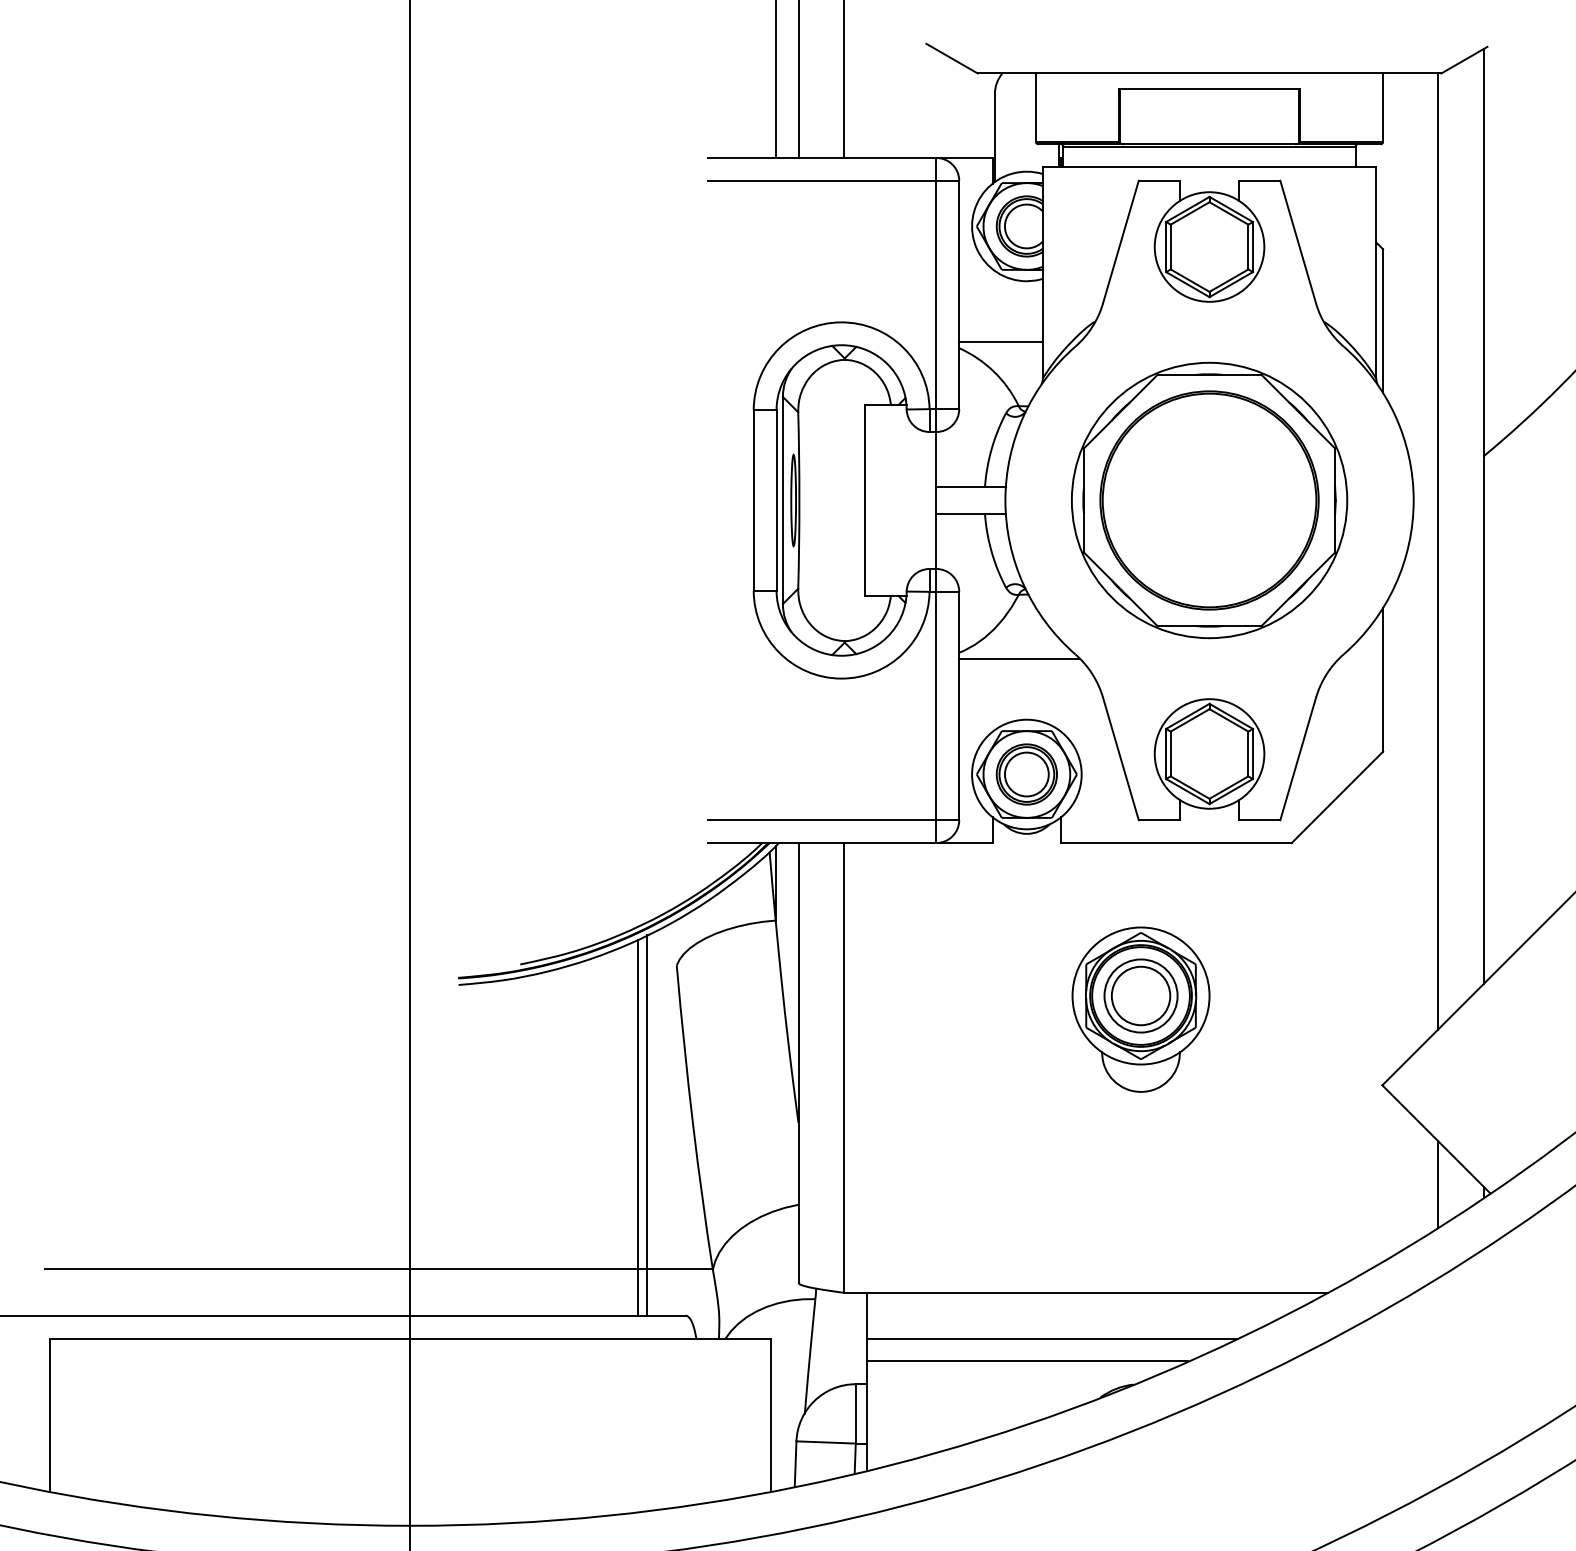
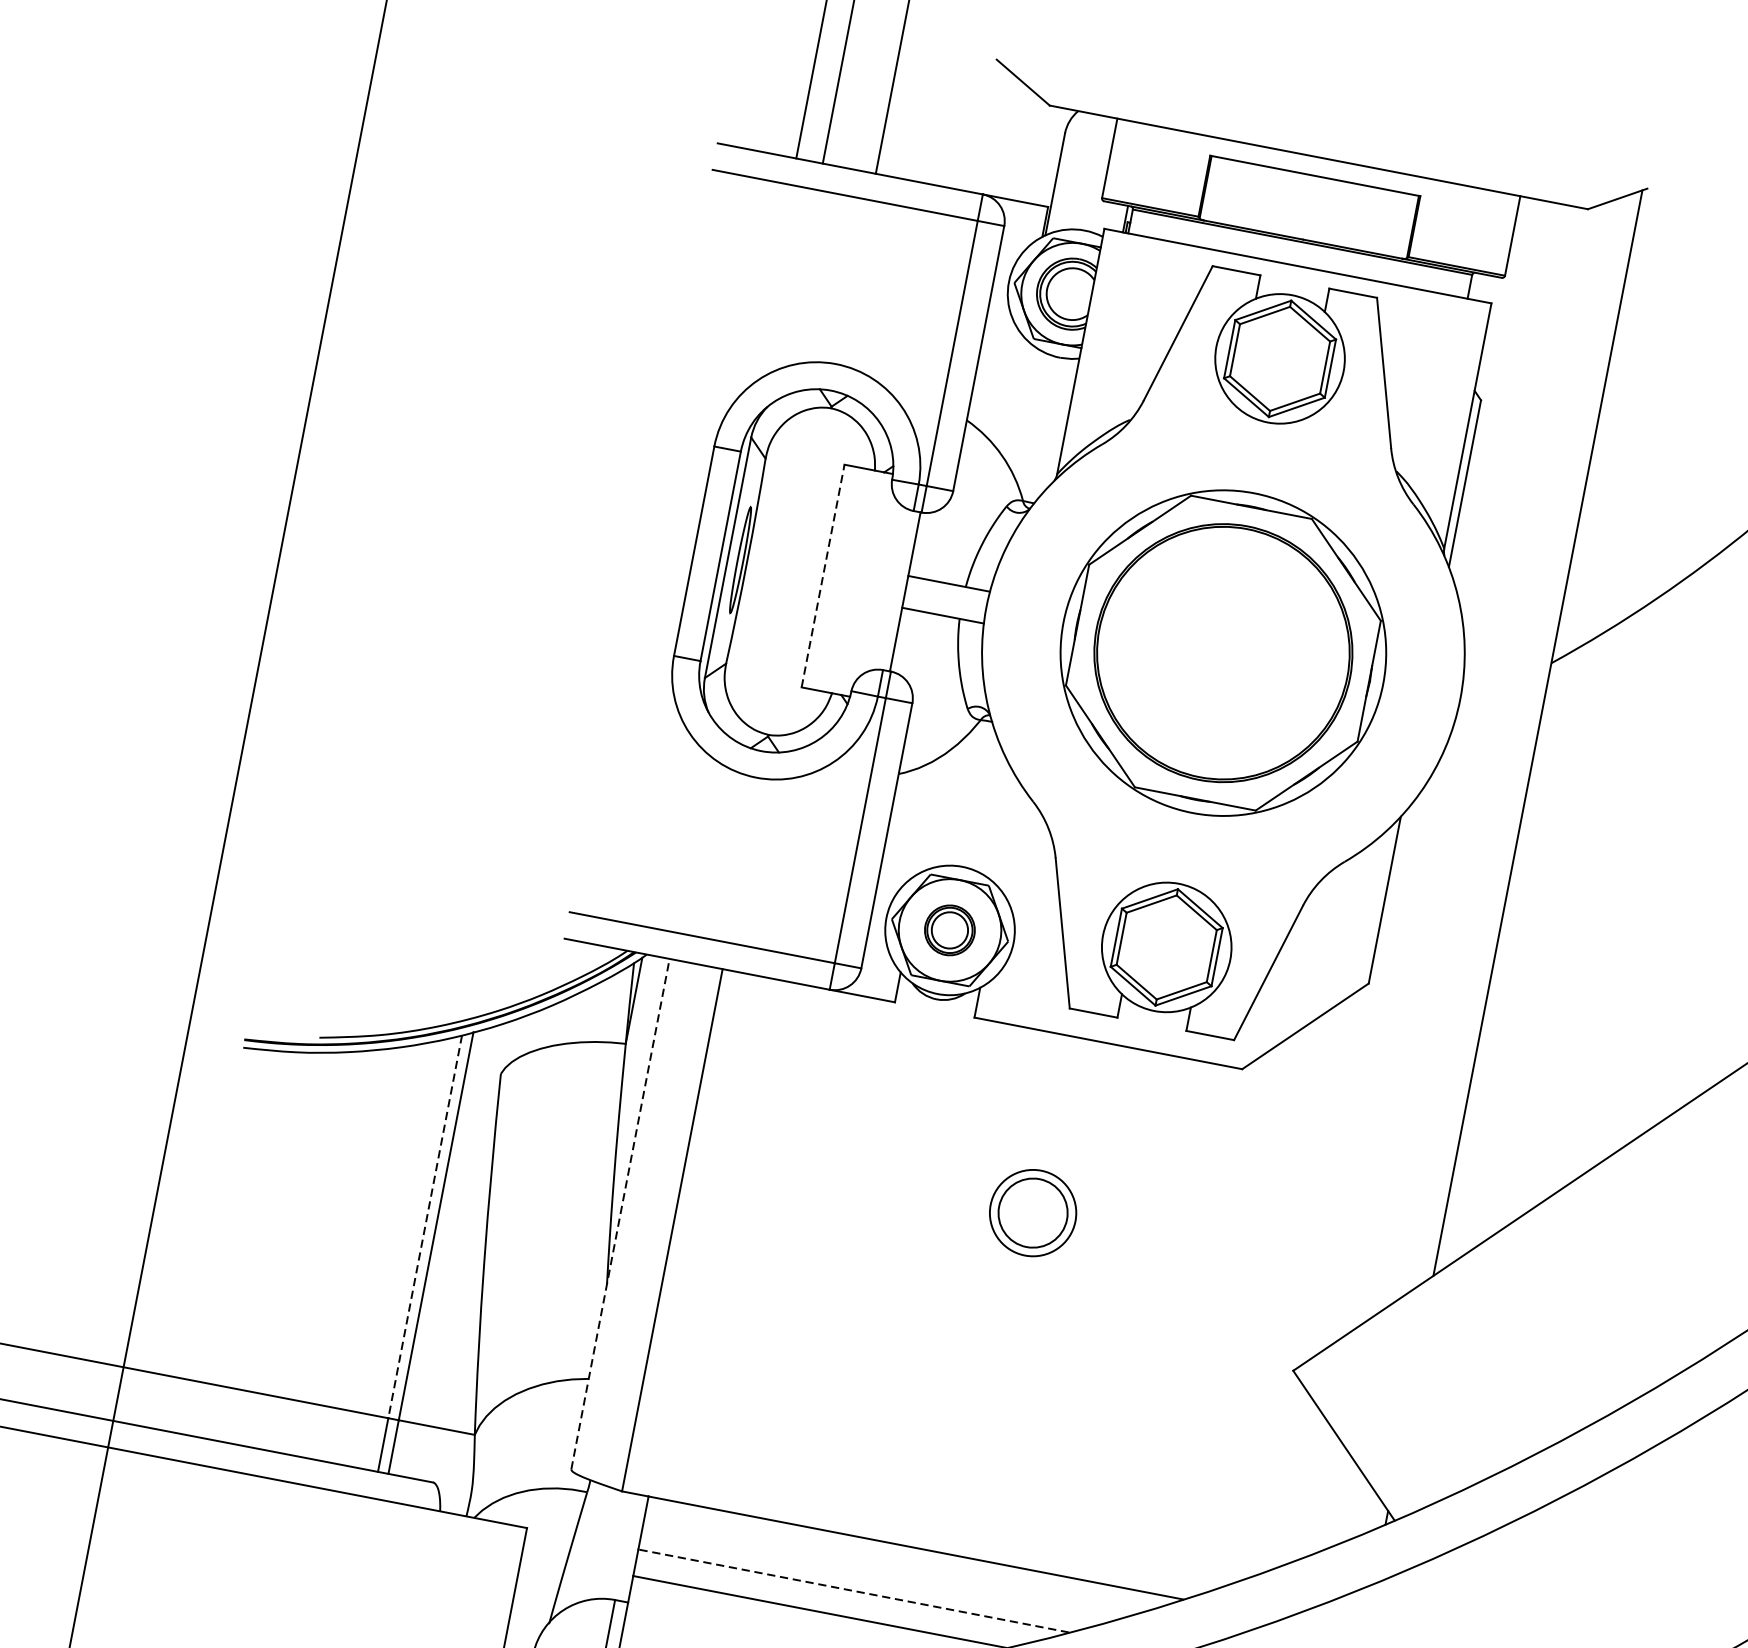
line: (1000, 342) -> (1016, 422), removed
line: (864, 500) -> (822, 576), solid -> dashed
line: (1437, 551) -> (1476, 763), removed
line: (1019, 658) -> (967, 794), removed
part: (1026, 774) -> (949, 930), size x0.7
part: (1140, 1009) -> (1029, 1228), removed
line: (798, 1062) -> (620, 1213), solid -> dashed
line: (638, 1104) -> (425, 1226), solid -> dashed
line: (1437, 1184) -> (1335, 1498), removed
line: (1052, 1338) -> (853, 1590), solid -> dashed

